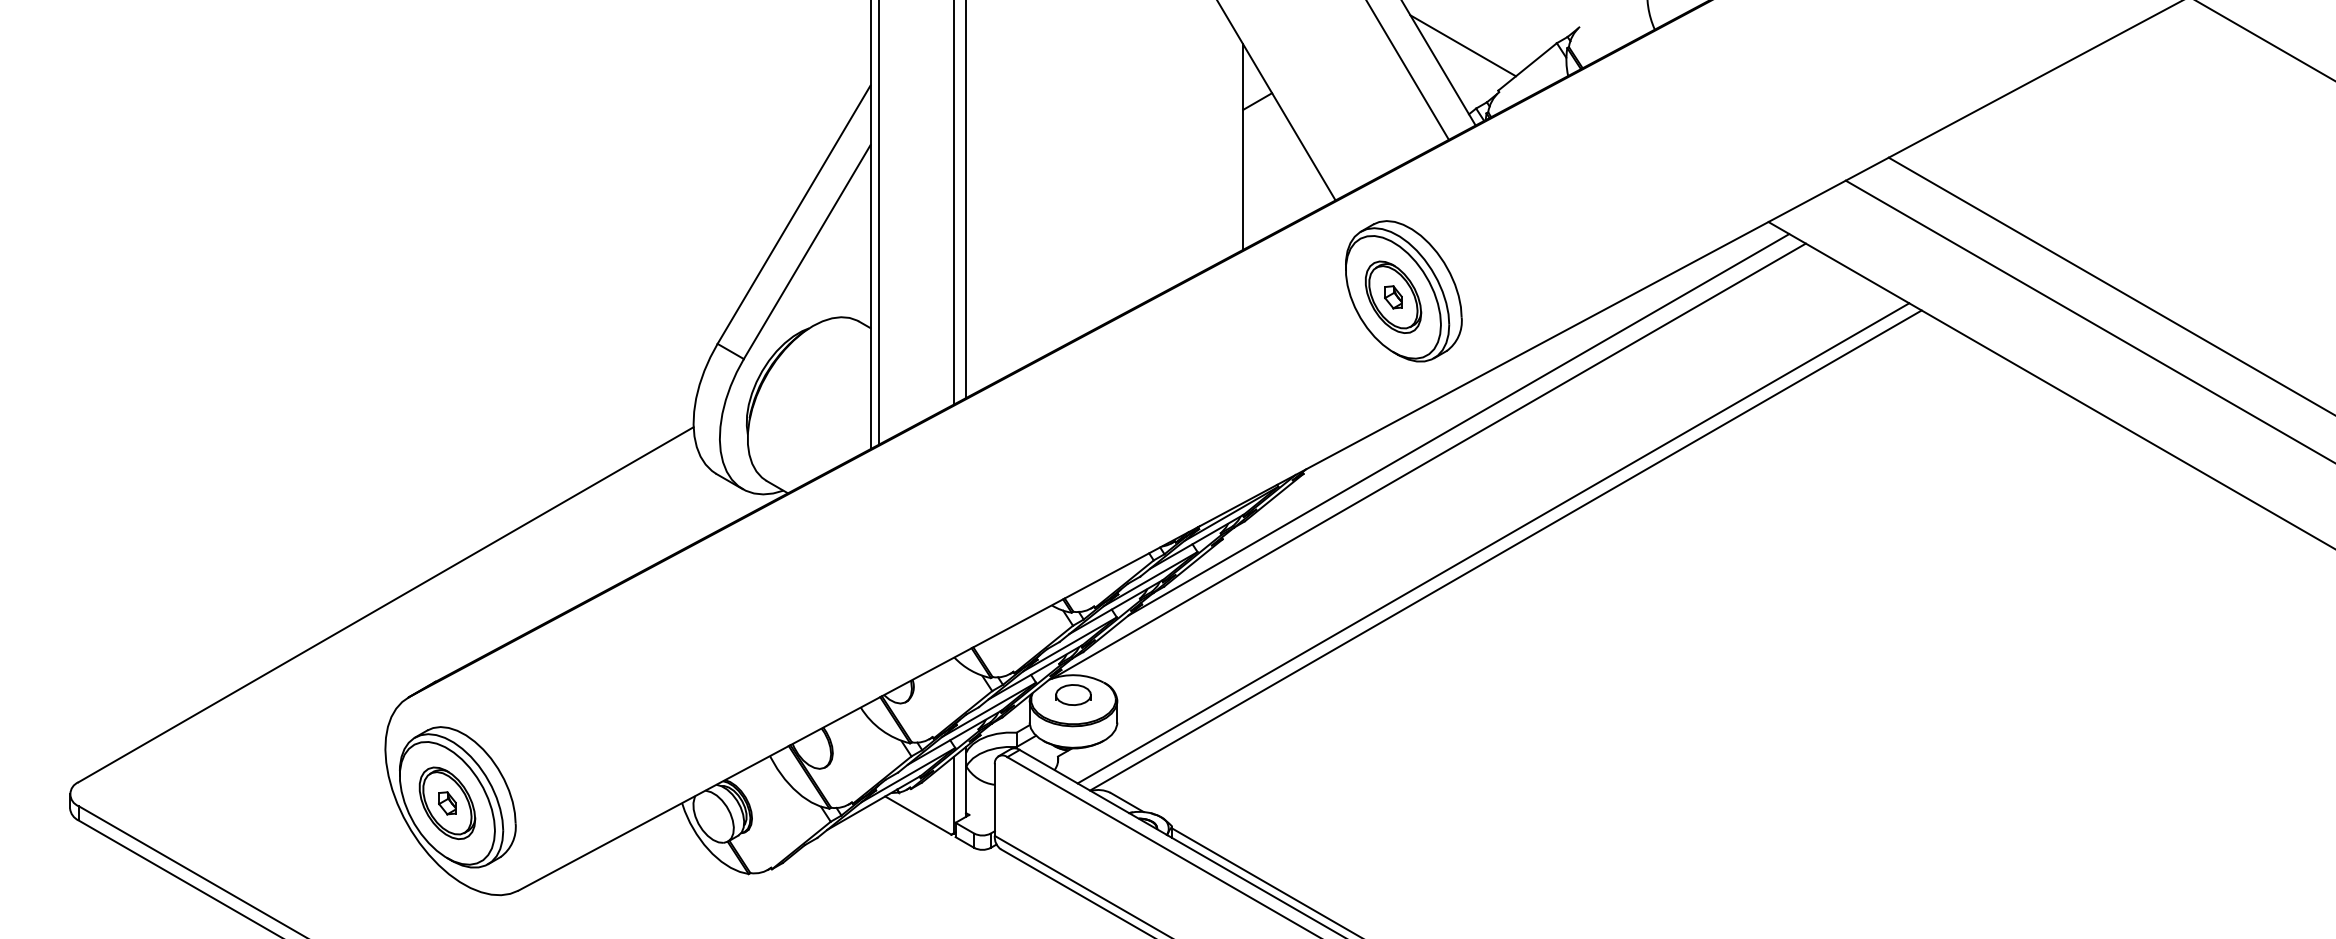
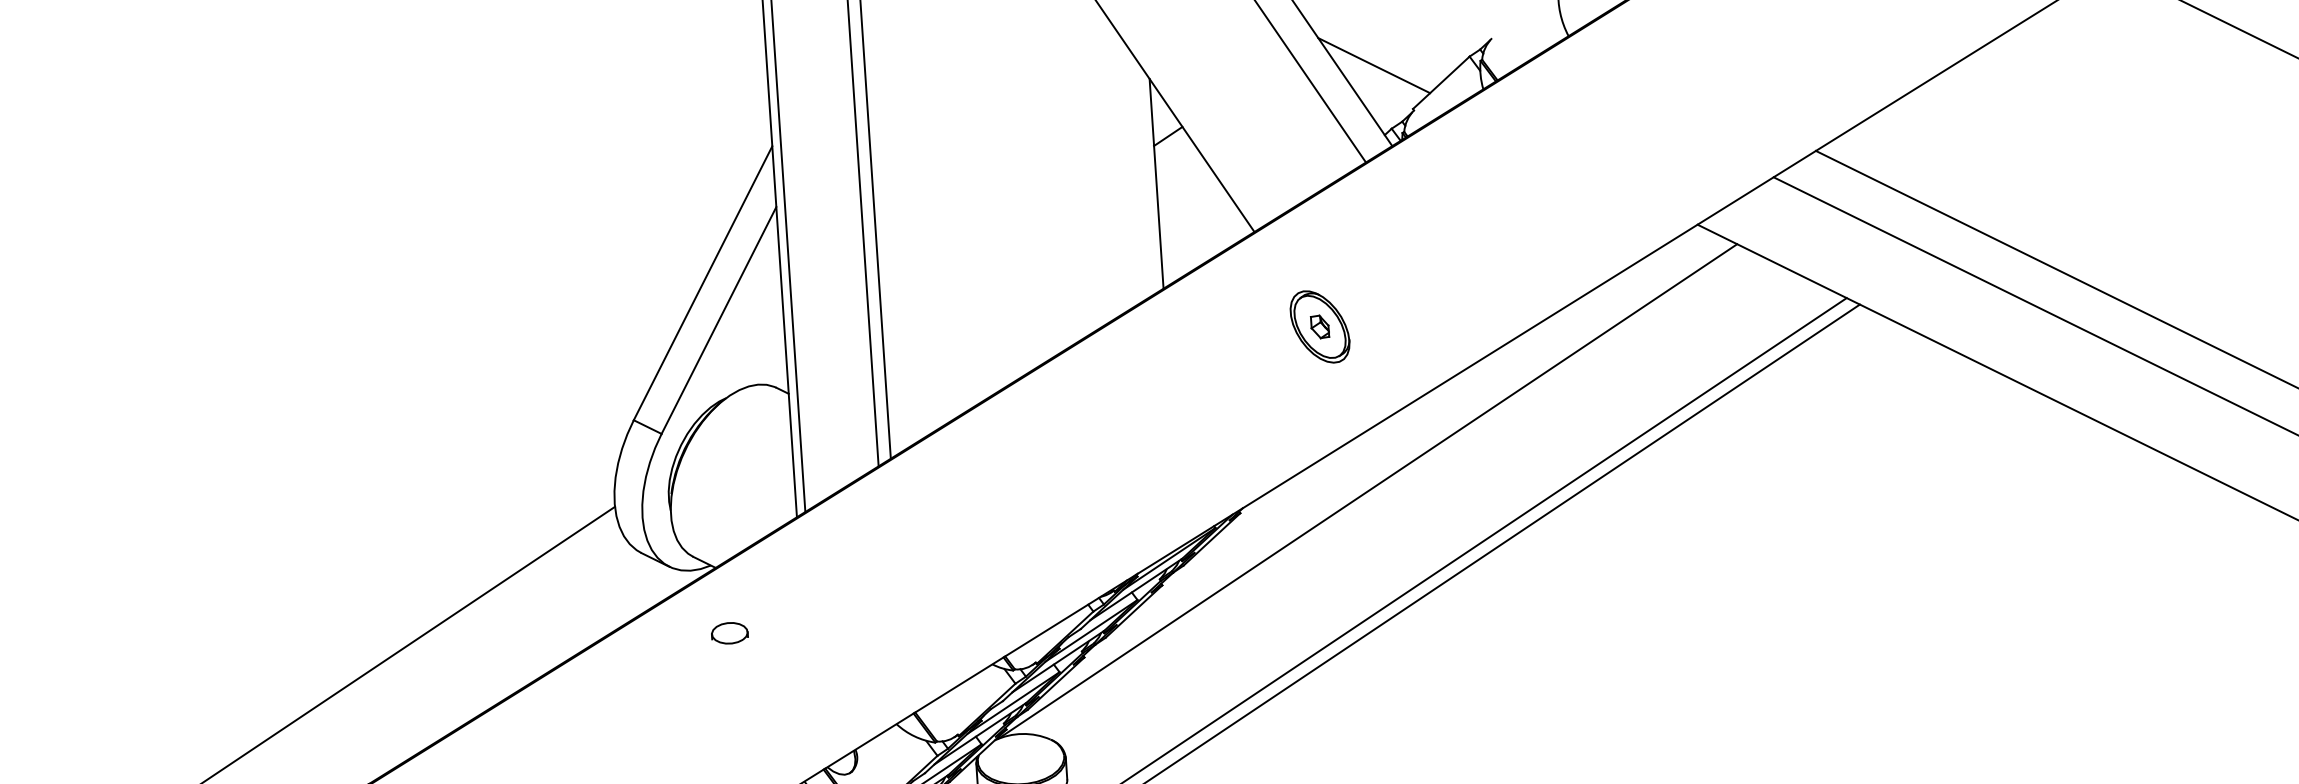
part: (1403, 291) -> (1329, 320), removed
line: (1458, 424) -> (1395, 452), removed
part: (1073, 694) -> (729, 632), moved

